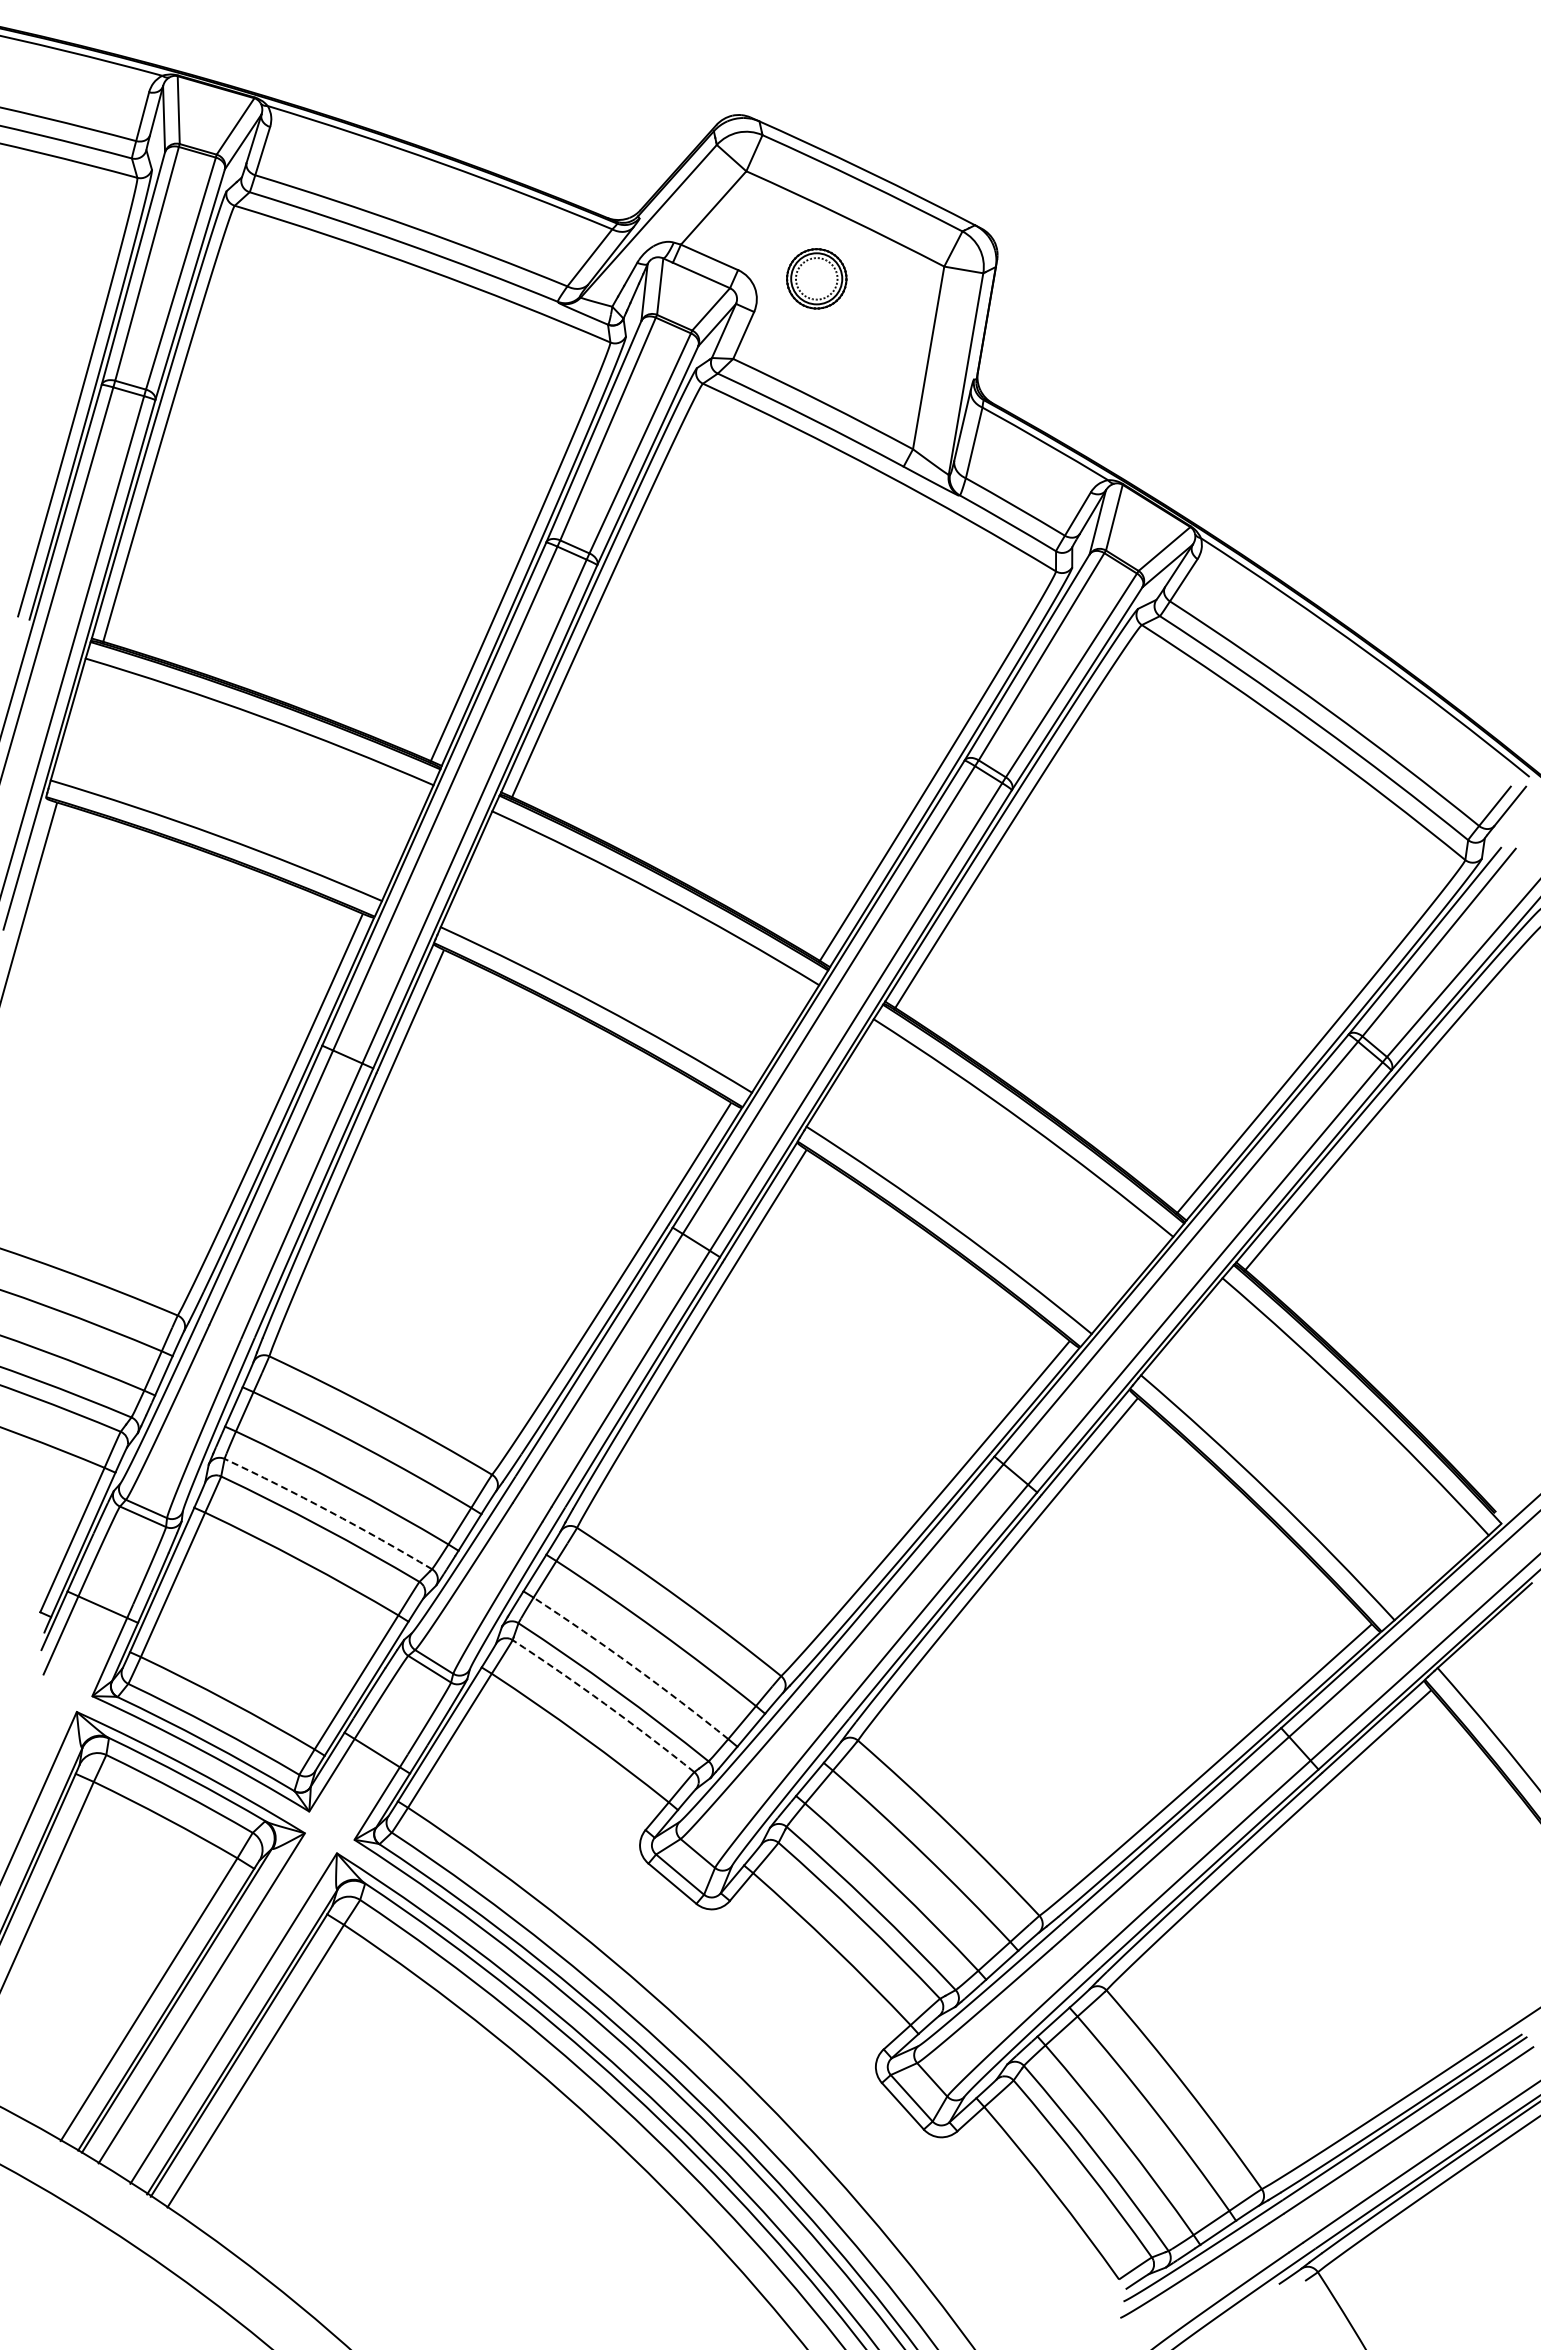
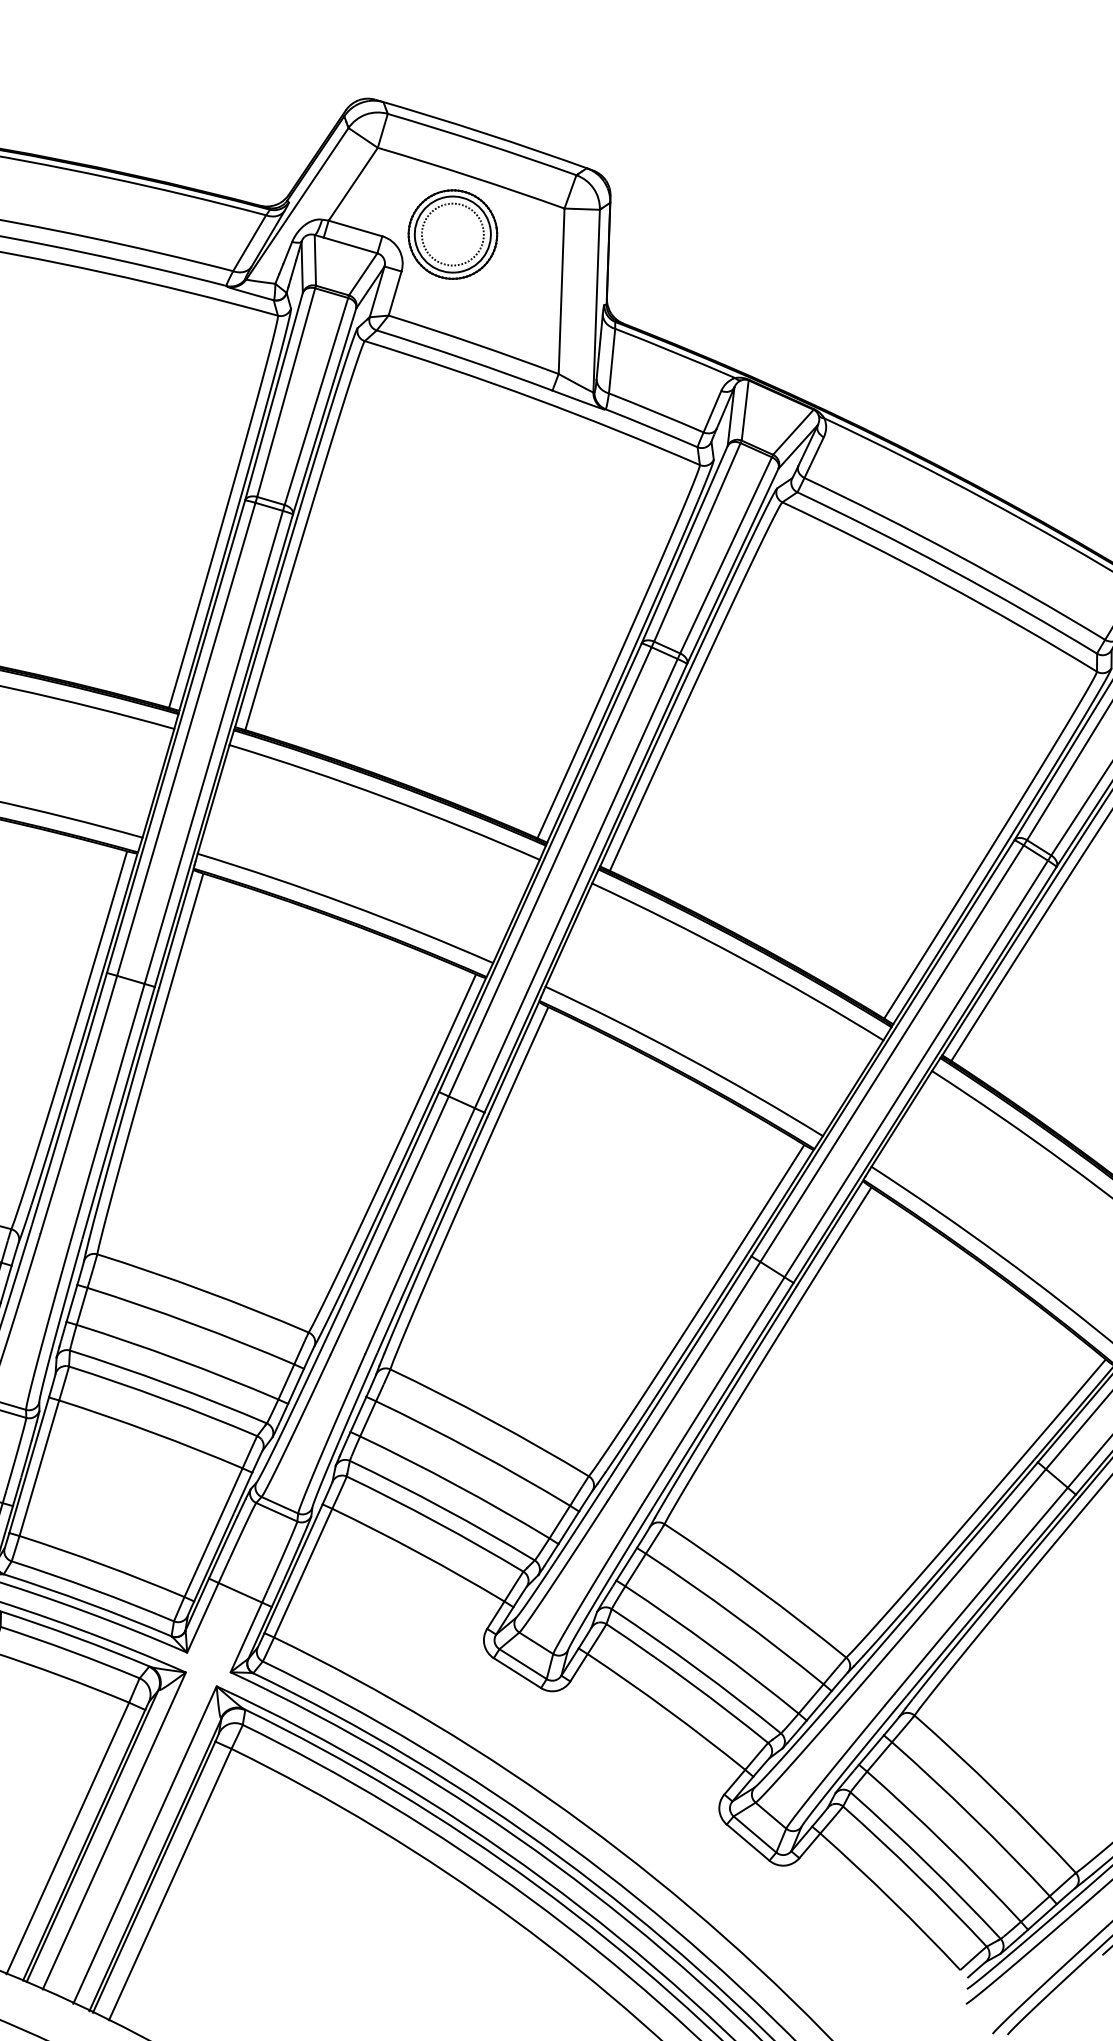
part: (816, 278) -> (452, 234), size x1.67
arc: (329, 1511) -> (169, 1384), dashed -> solid
arc: (632, 1666) -> (456, 1485), dashed -> solid
arc: (605, 1704) -> (436, 1522), dashed -> solid

